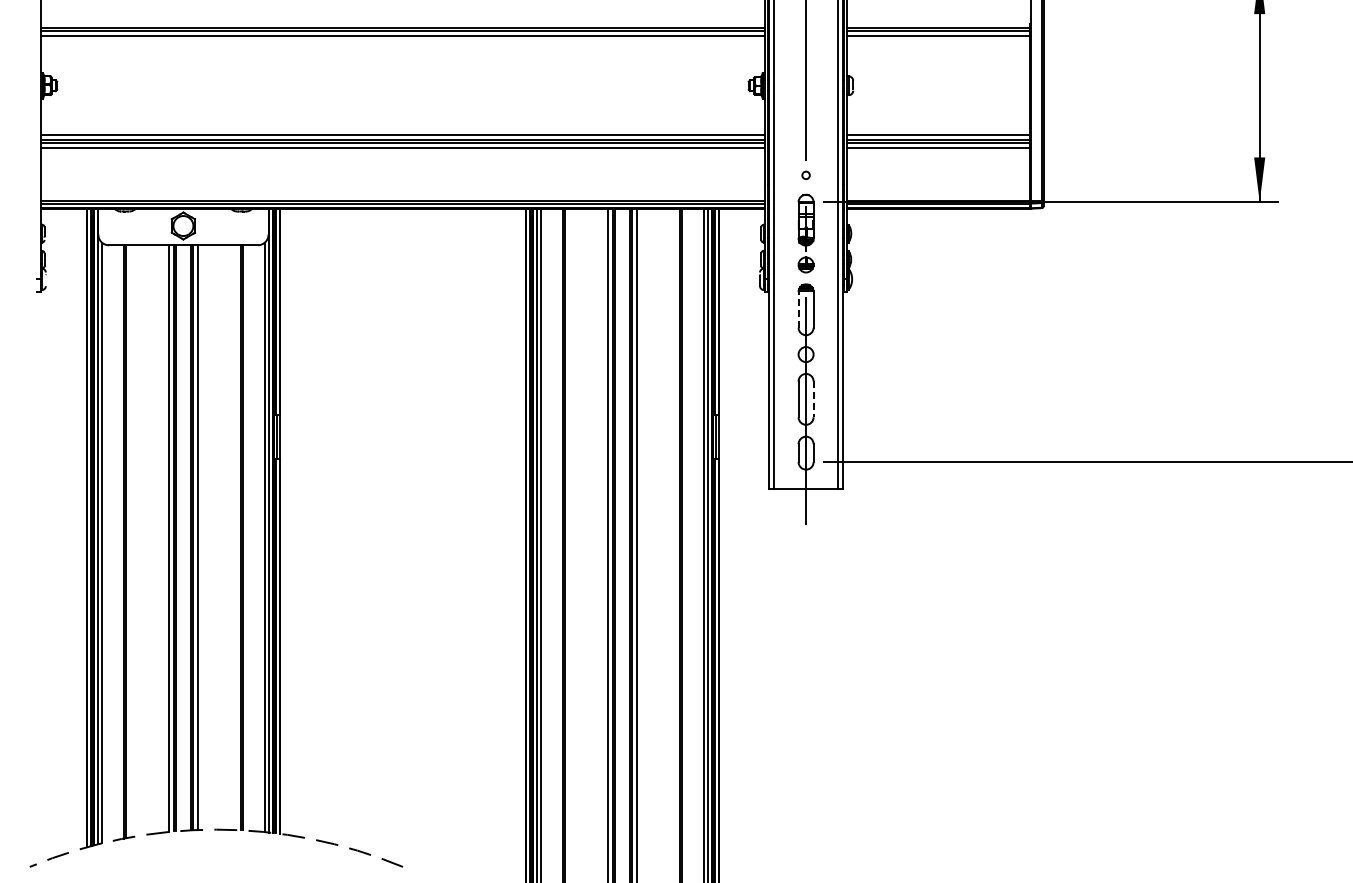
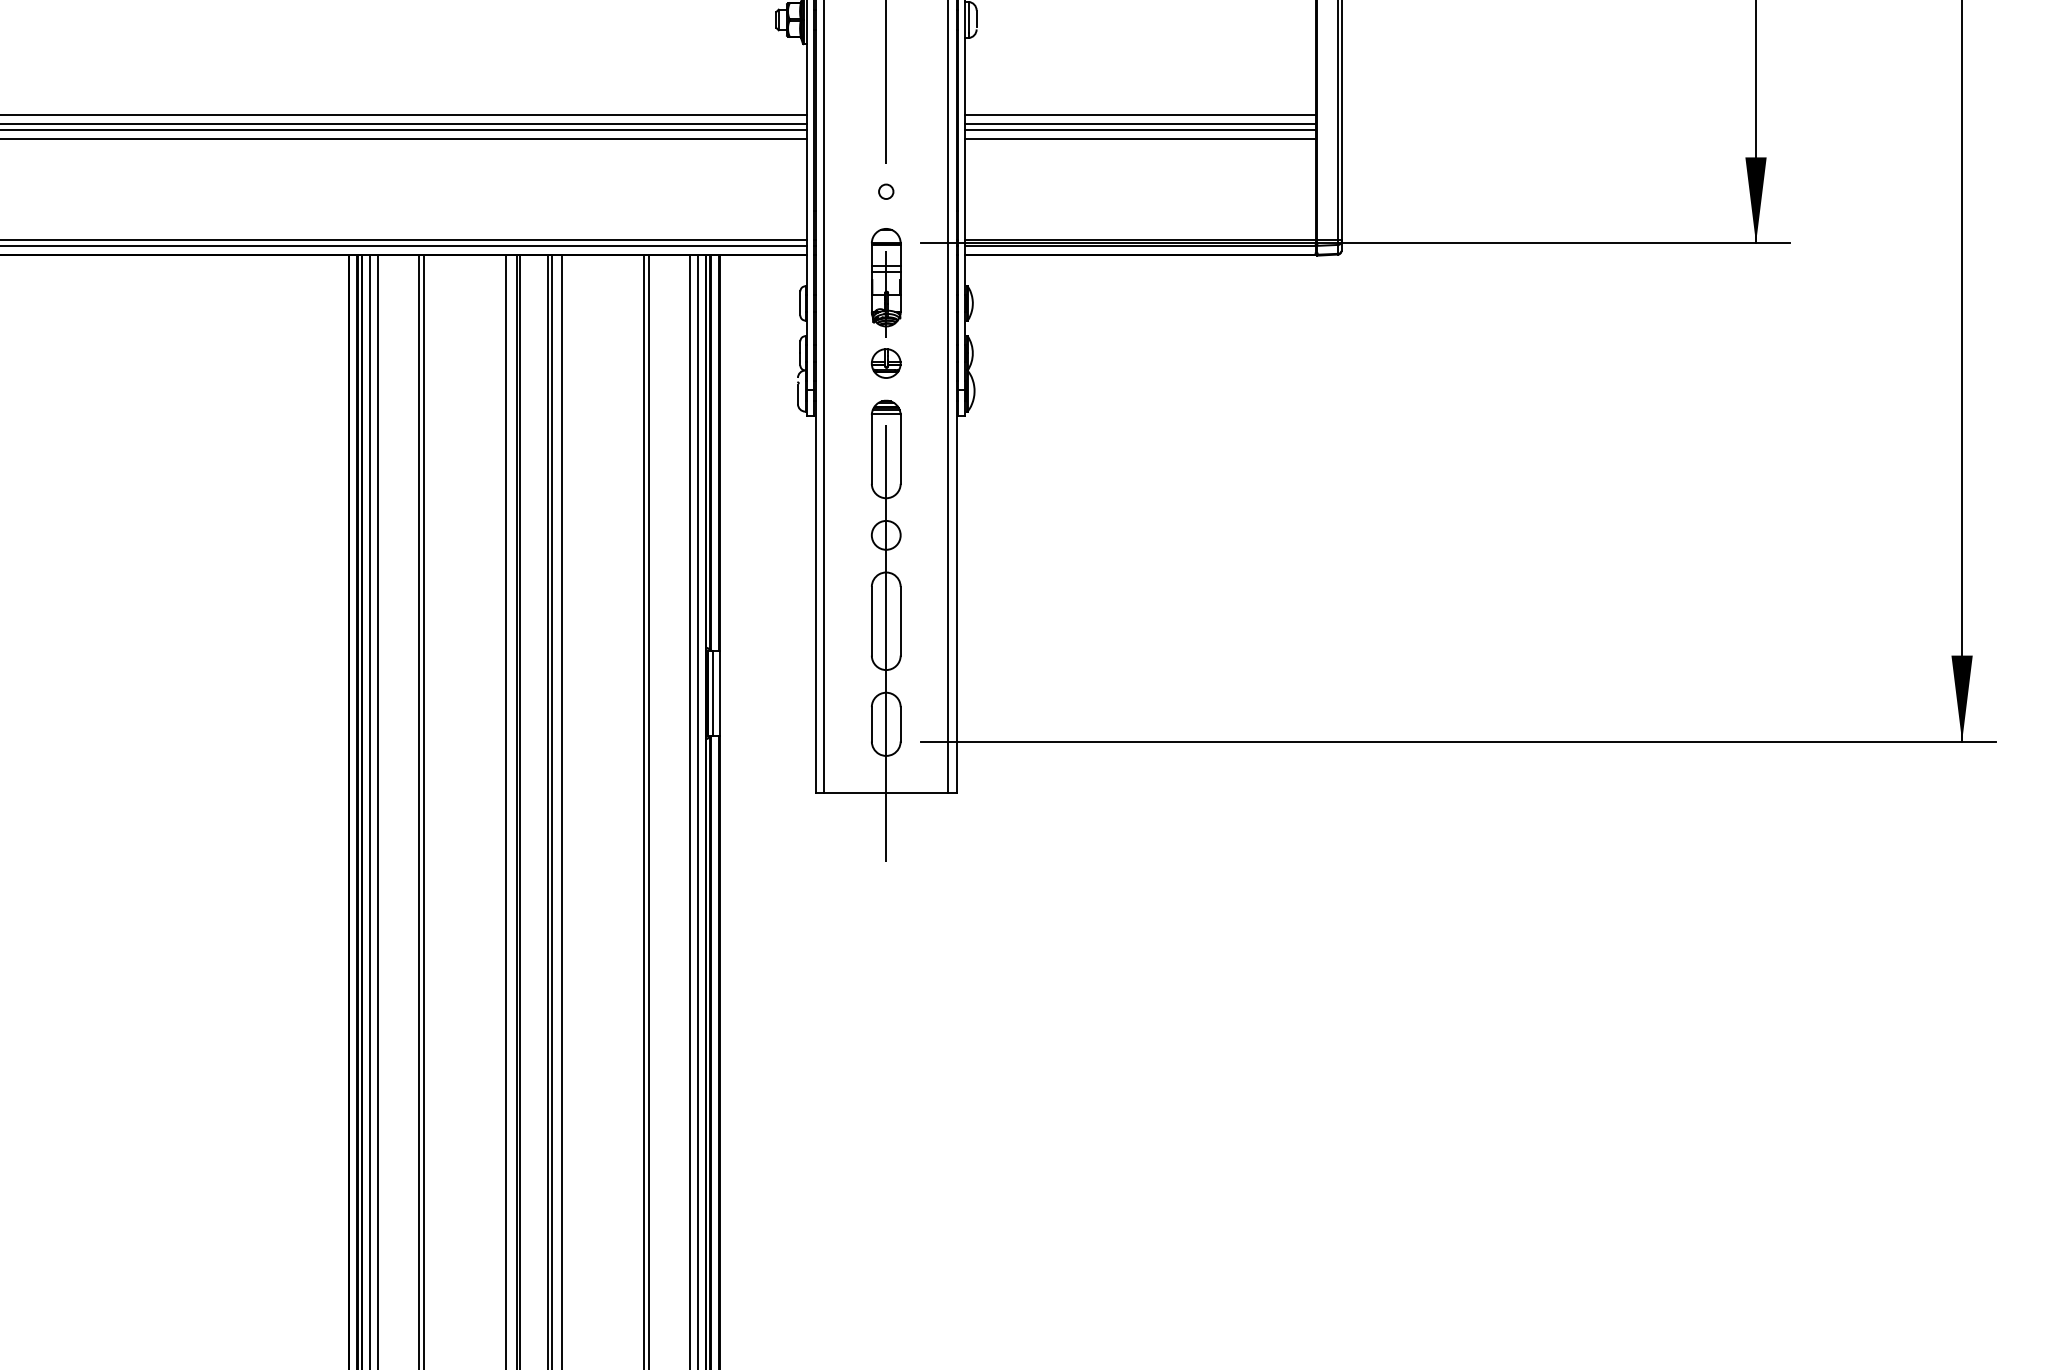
line: (798, 309) -> (871, 448), dashed -> solid
line: (813, 399) -> (900, 621), dashed -> solid

